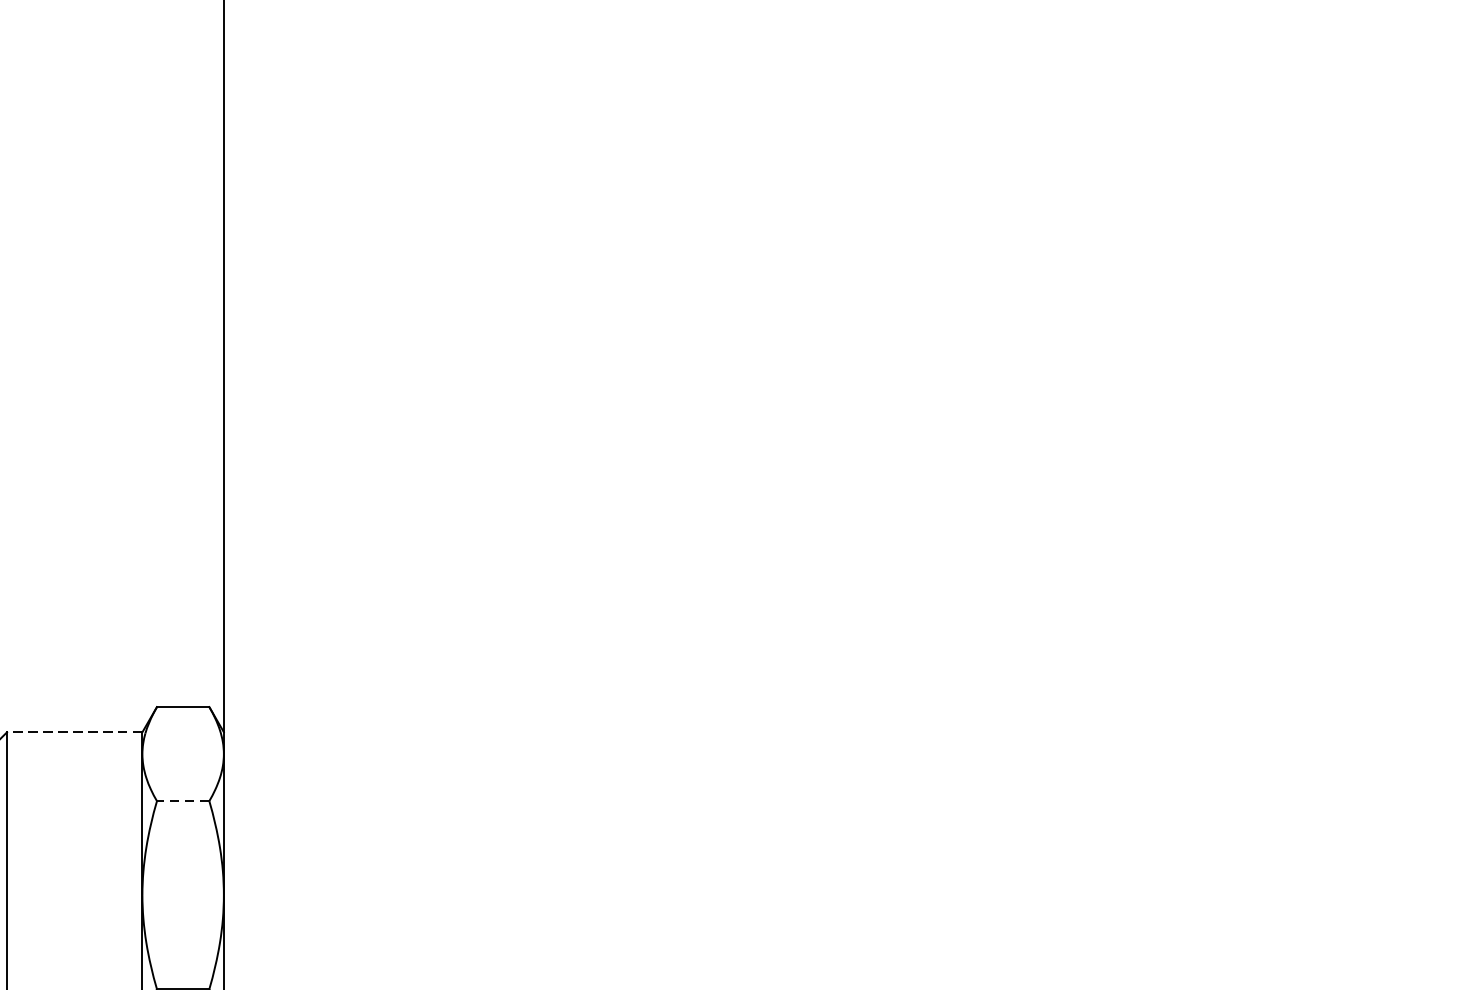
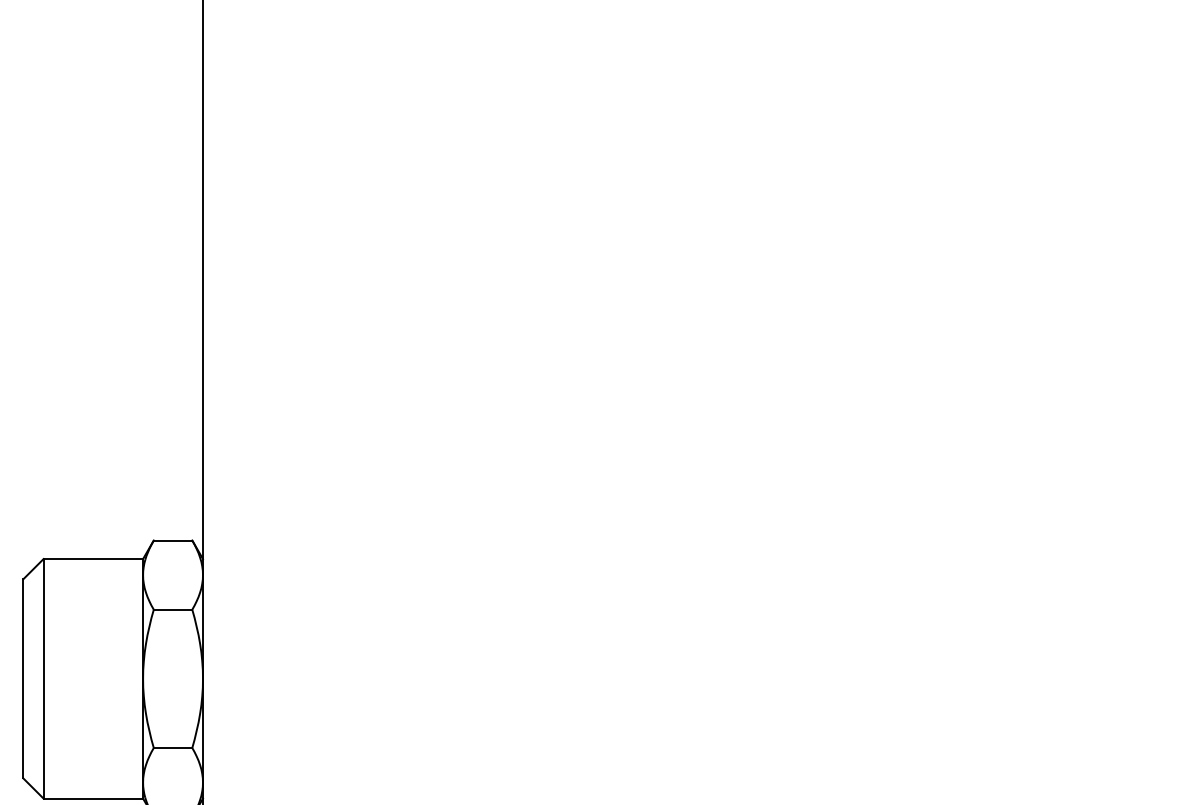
line: (74, 732) -> (93, 559), dashed -> solid
line: (182, 800) -> (172, 609), dashed -> solid

